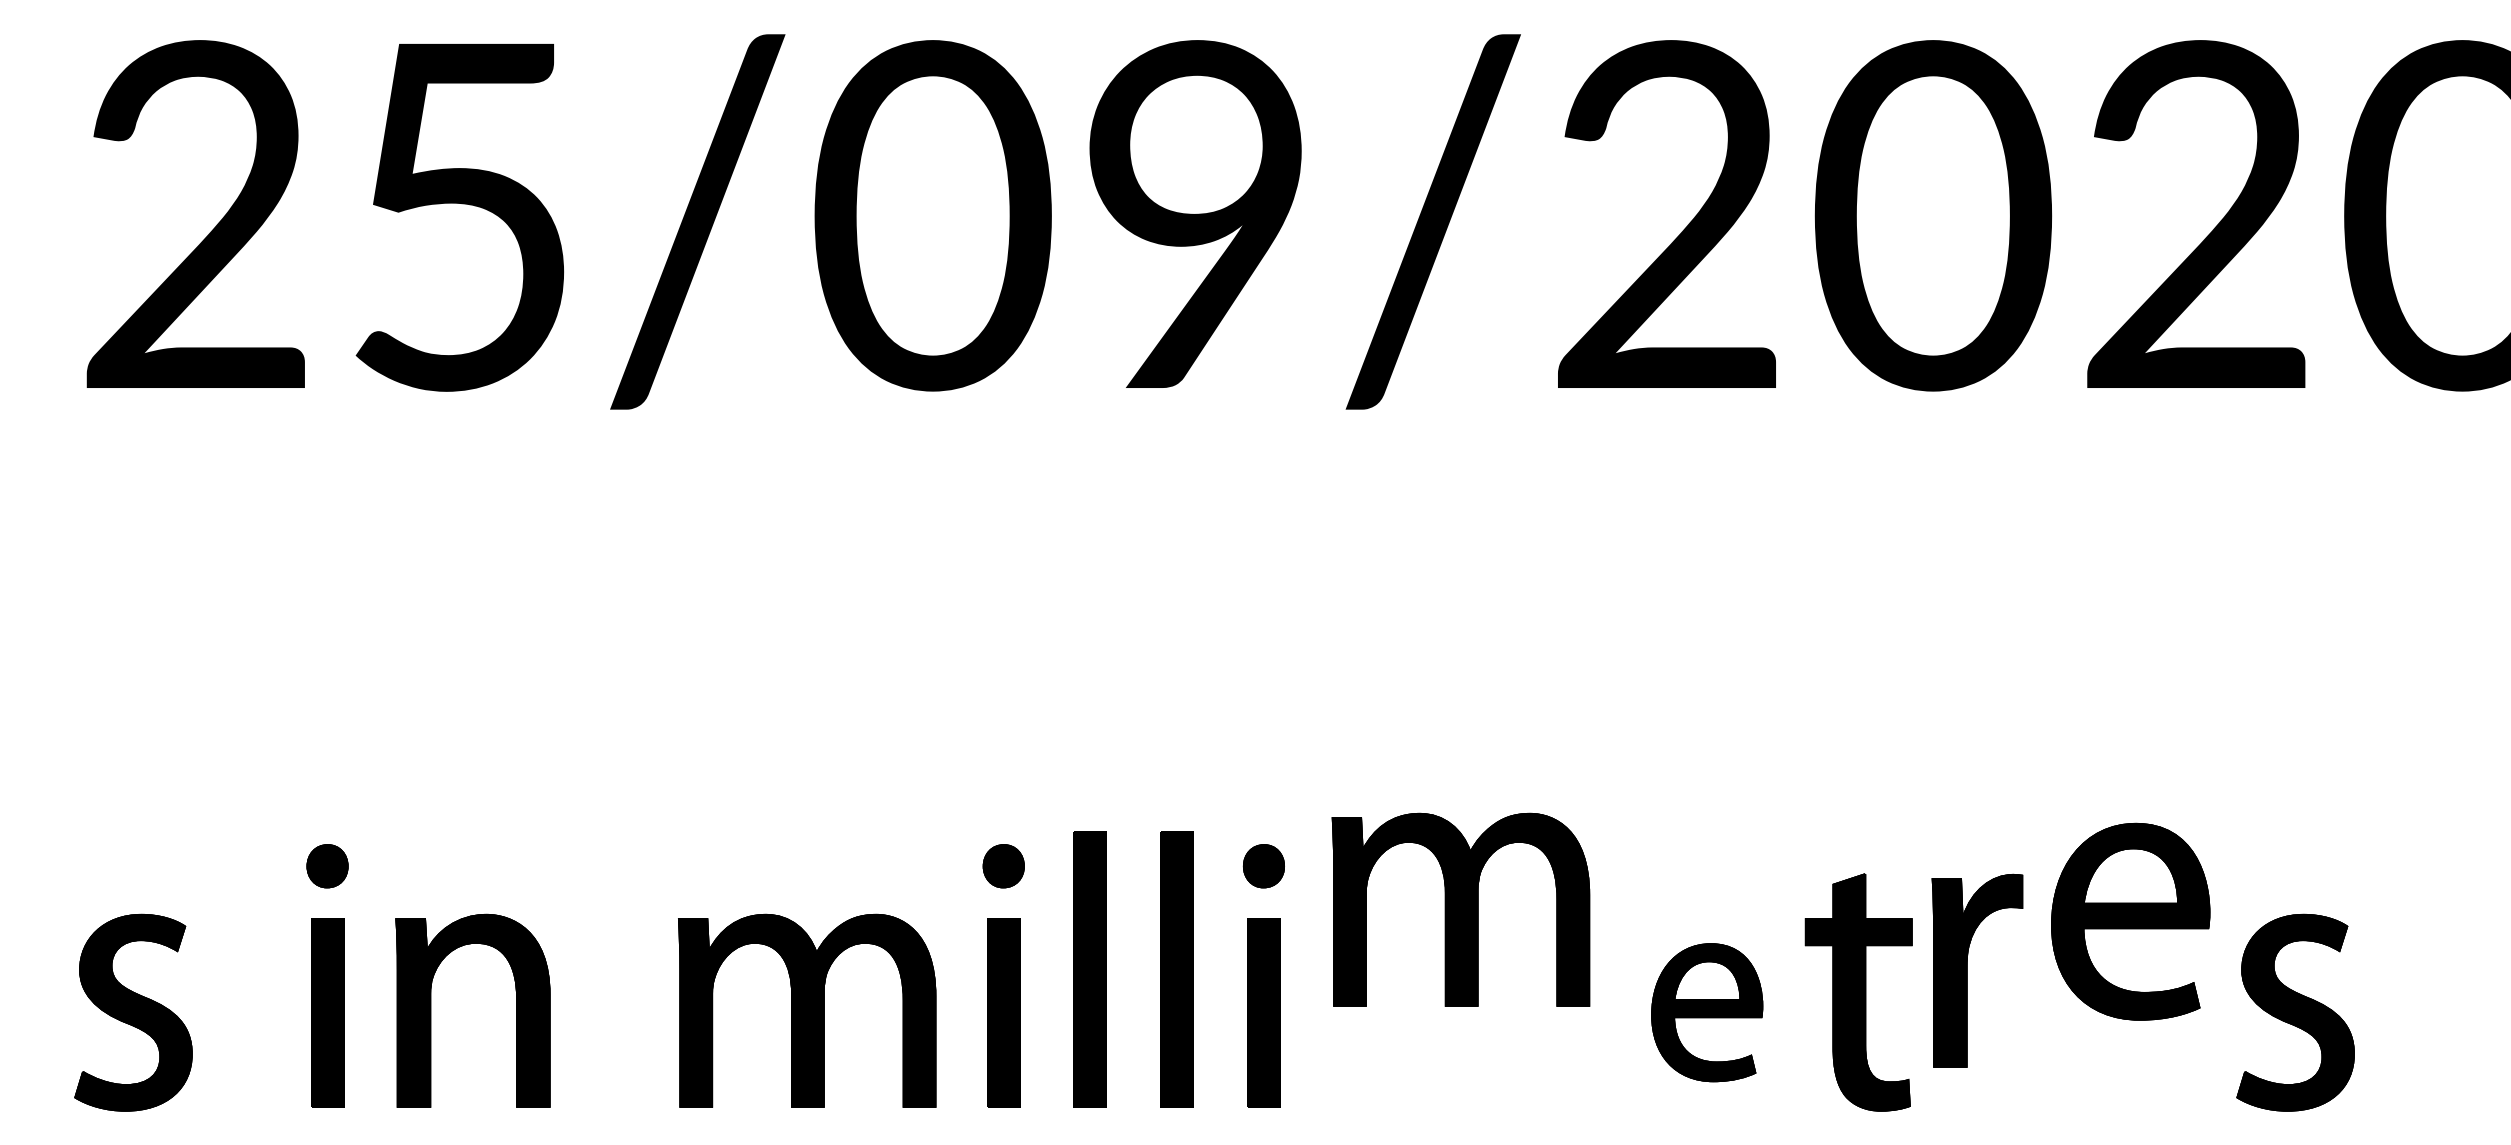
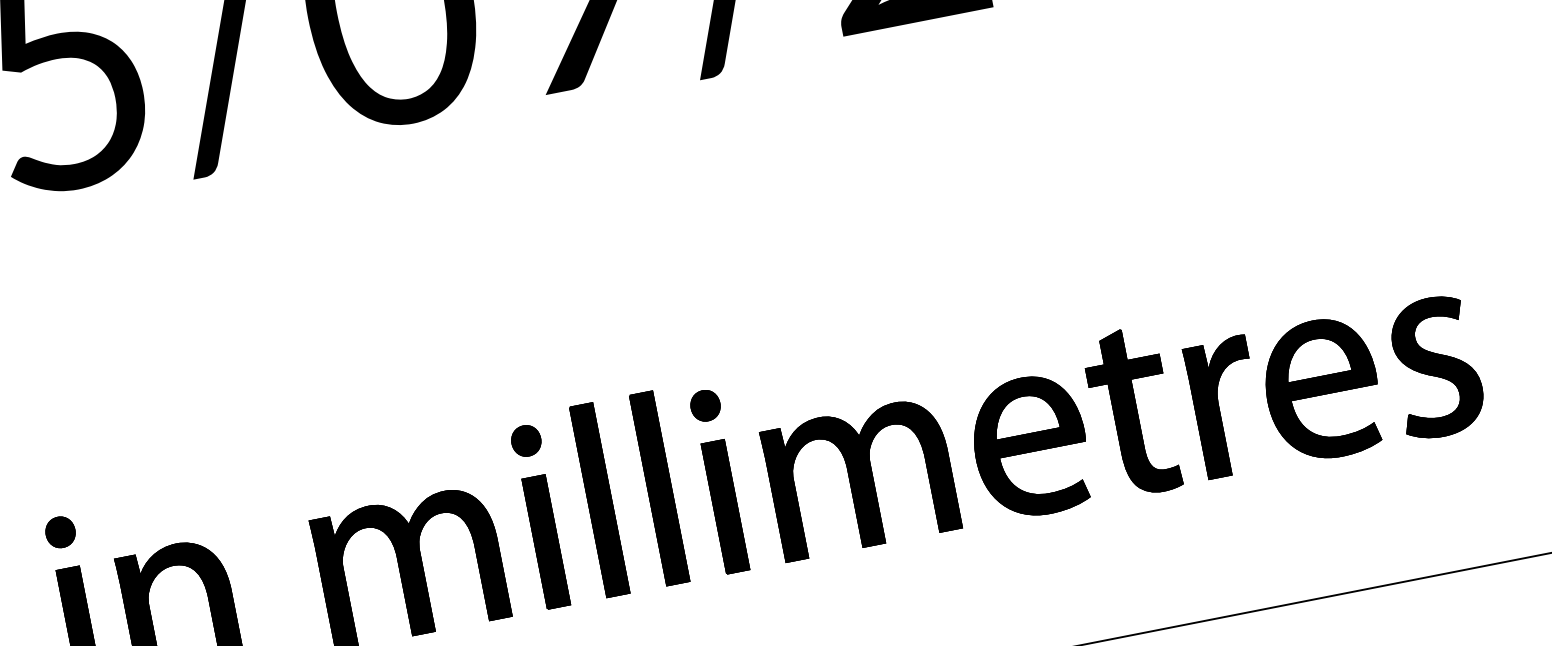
part: (1460, 909) -> (860, 478), moved
part: (2130, 921) -> (1322, 389), moved
part: (1967, 970) -> (1219, 408), moved
part: (1706, 1012) -> (1030, 446), size x1.43

